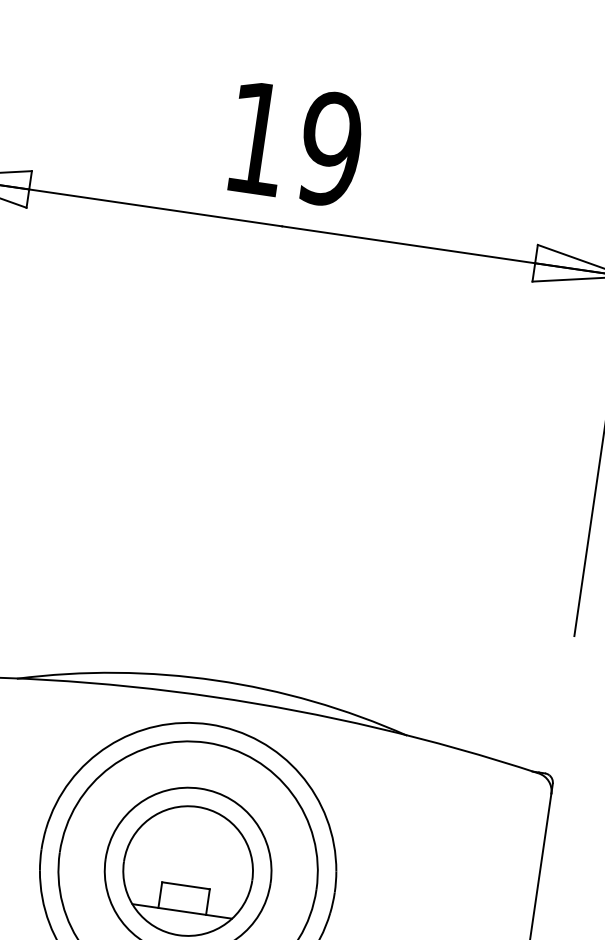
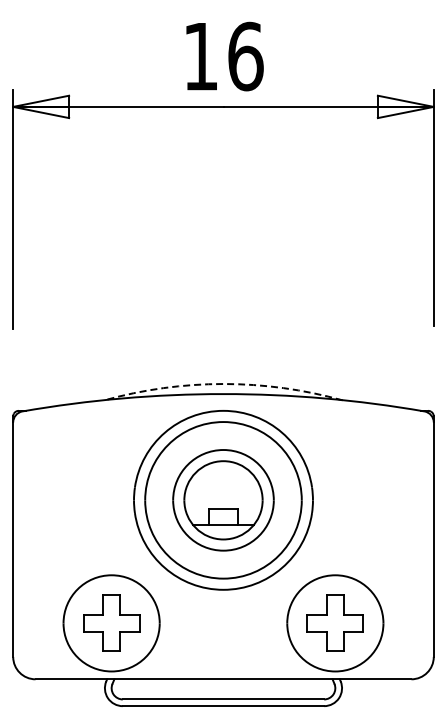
text: (330, 149) -> (245, 56), 19 -> 16
arc: (215, 681) -> (223, 384), solid -> dashed

